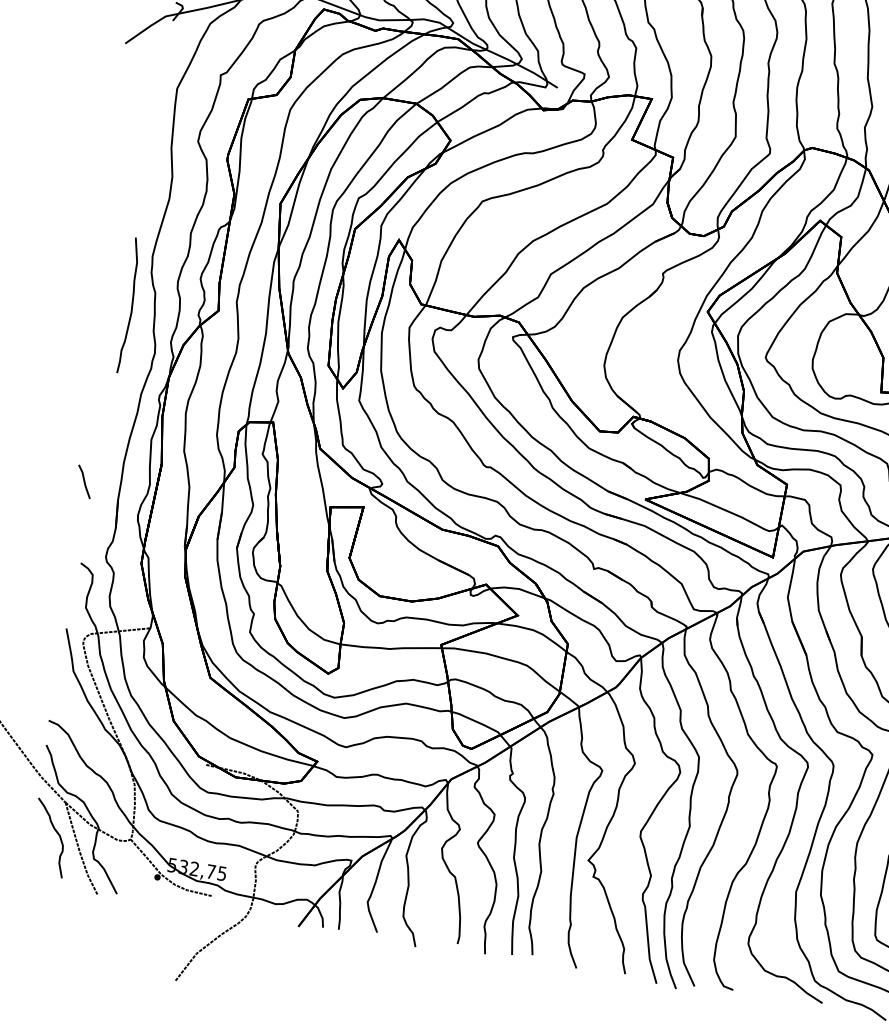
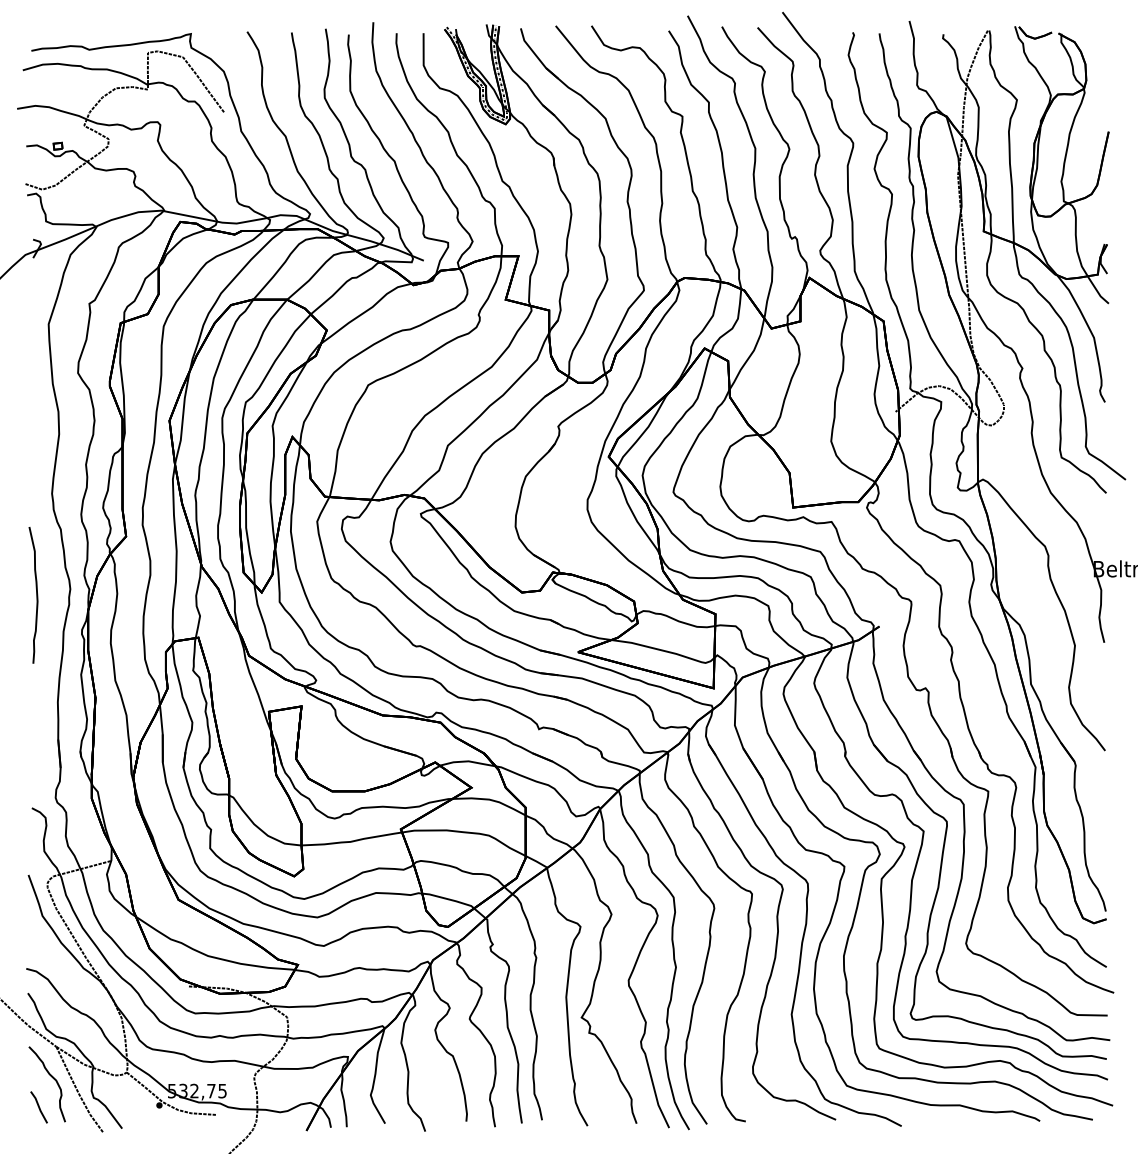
curve: (131, 306) -> (36, 595), moved
line: (83, 481) -> (38, 1107), moved

